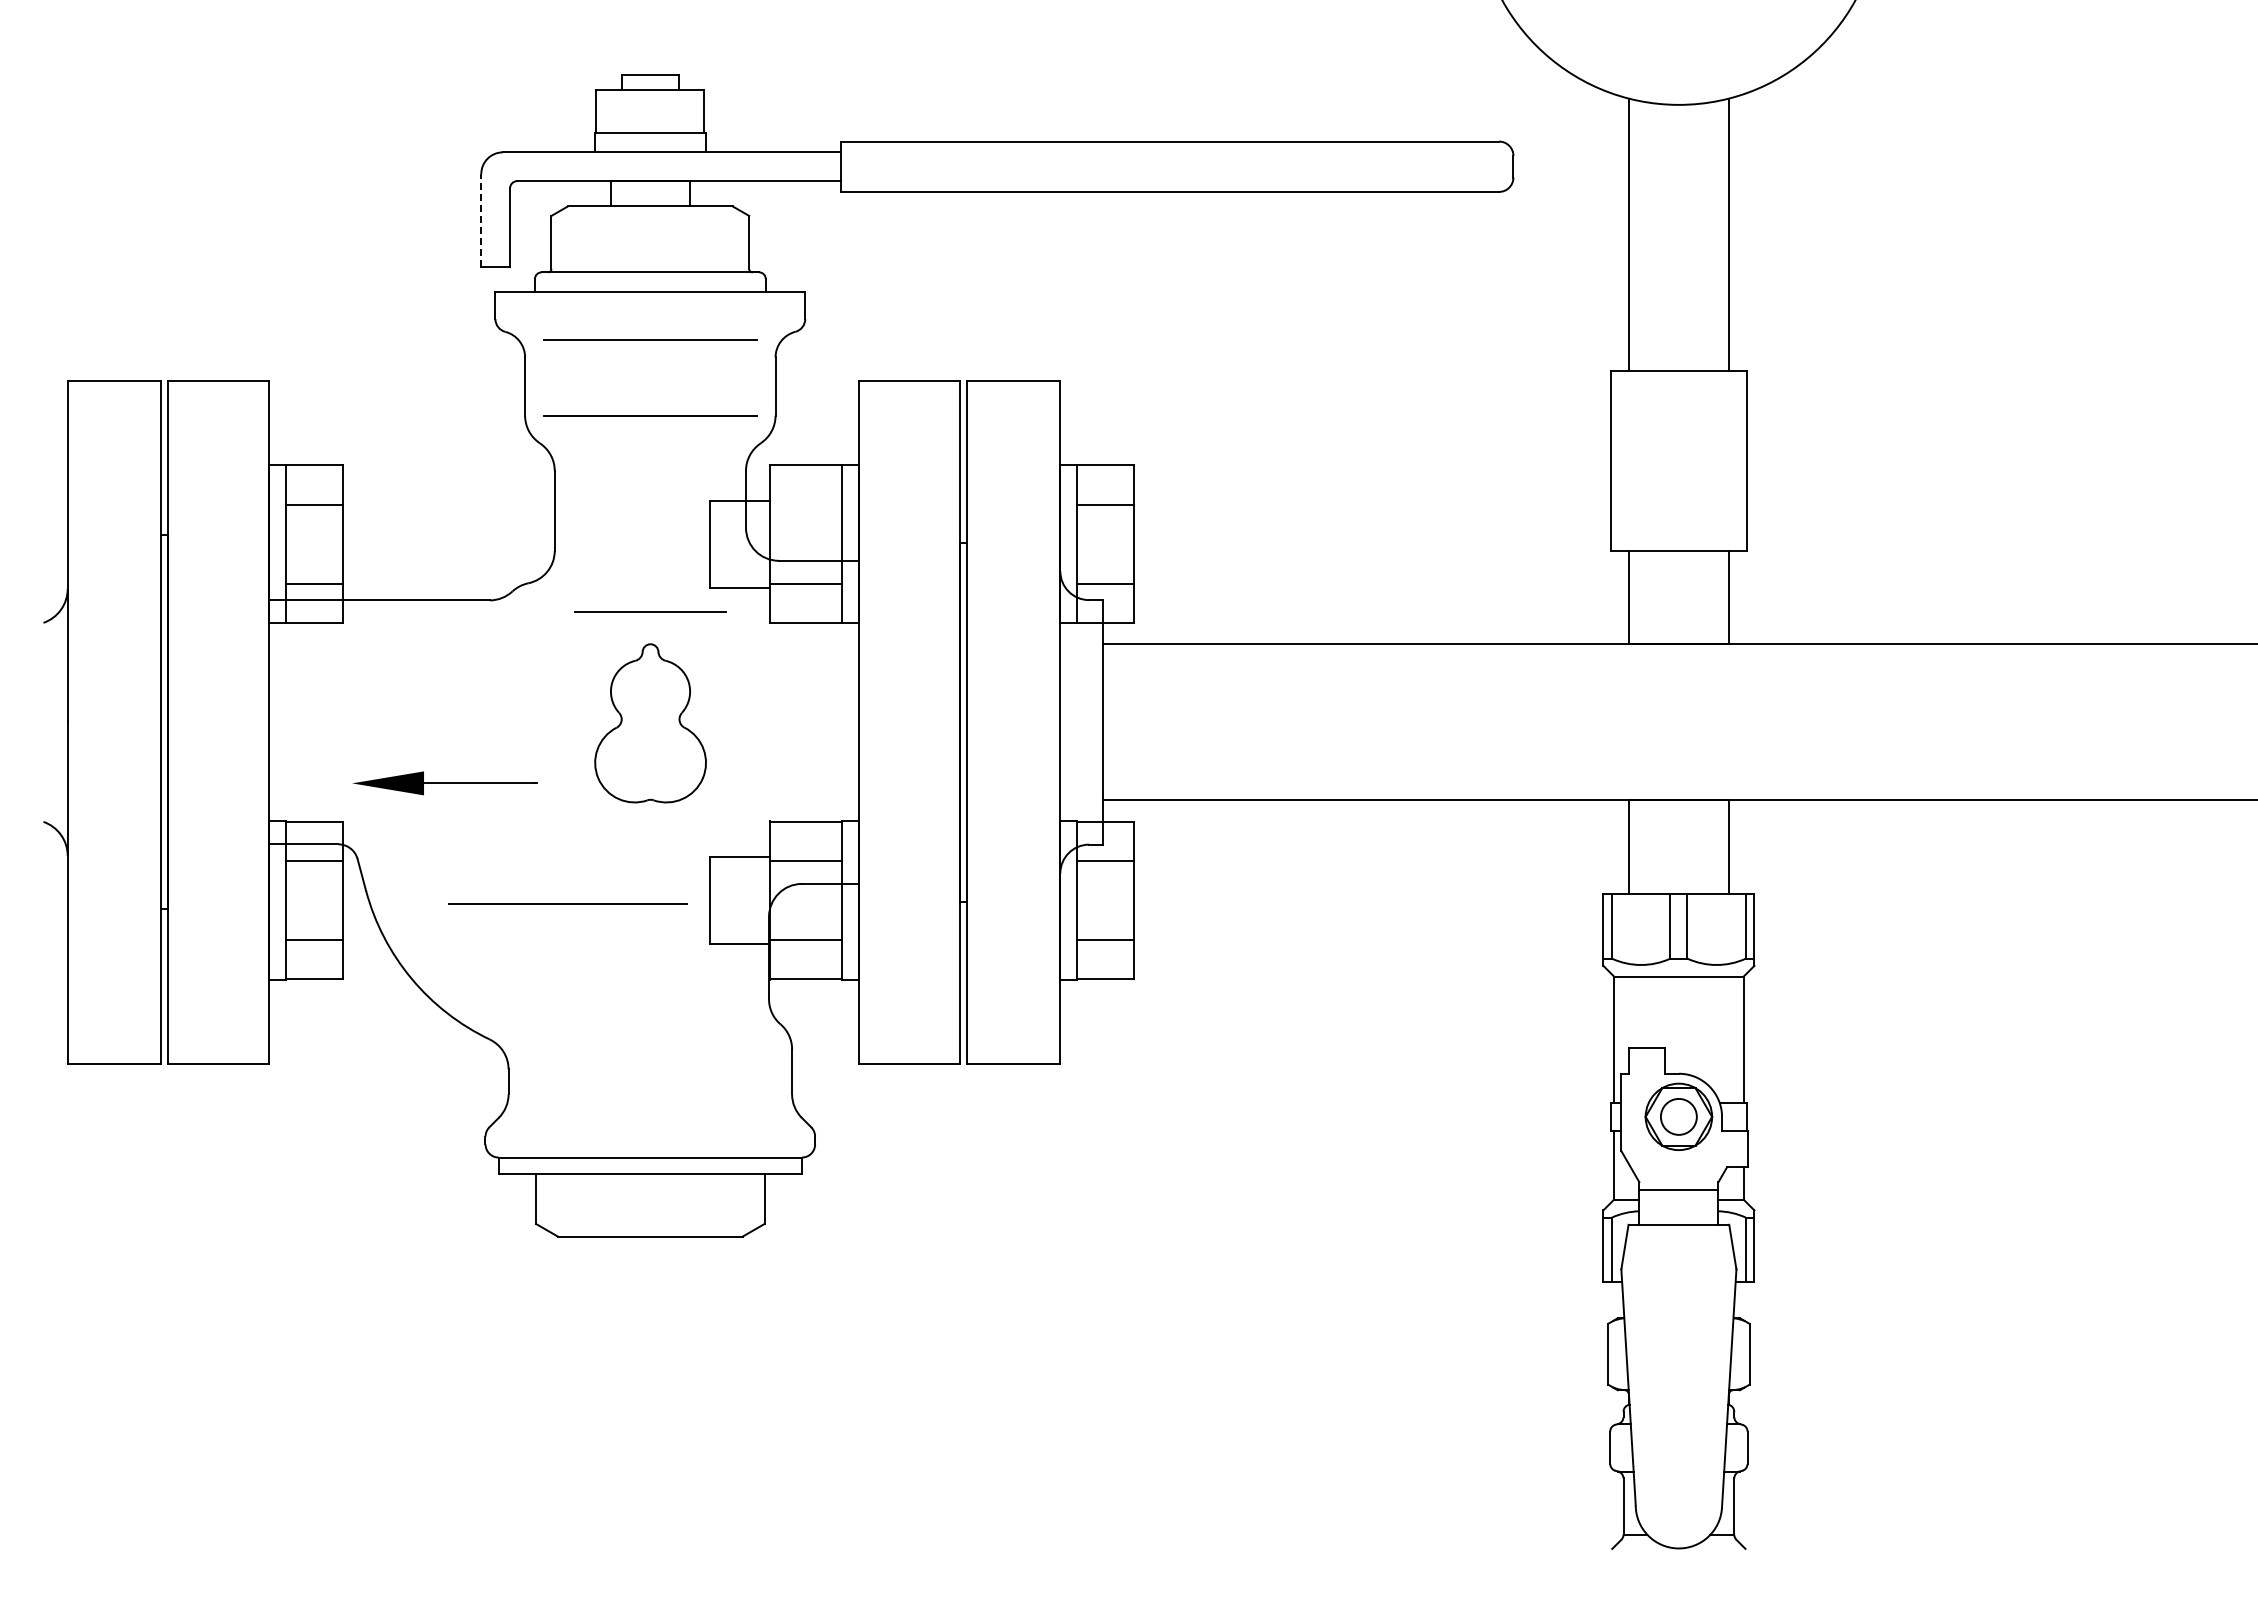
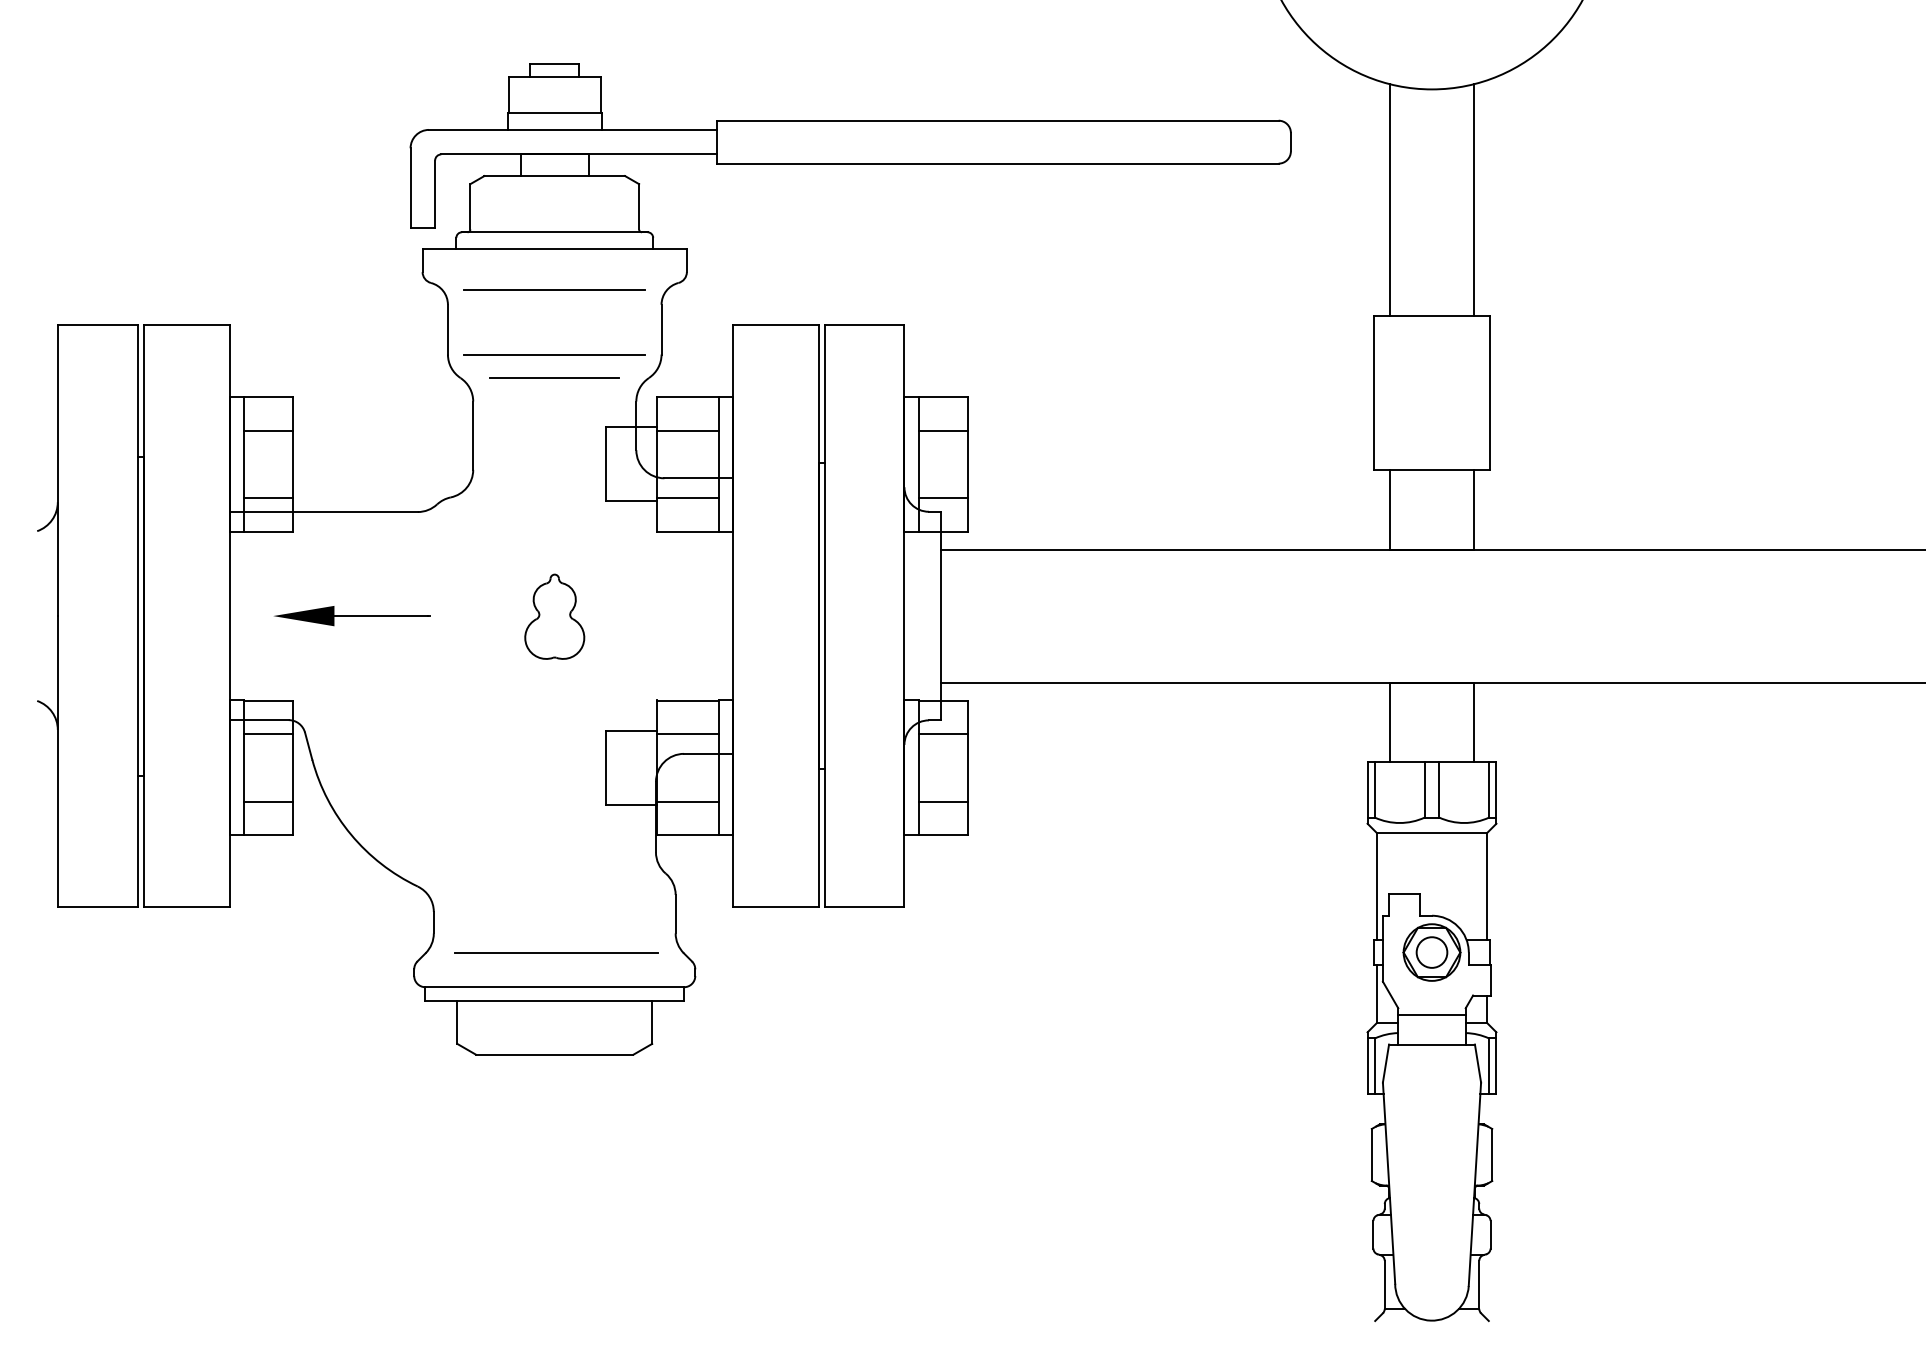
line: (481, 220) -> (410, 188), dashed -> solid
line: (806, 504) -> (687, 430), added
line: (650, 611) -> (554, 377), moved
part: (649, 722) -> (554, 616), size x0.62
part: (444, 783) -> (351, 616), moved
line: (567, 903) -> (555, 953), moved

